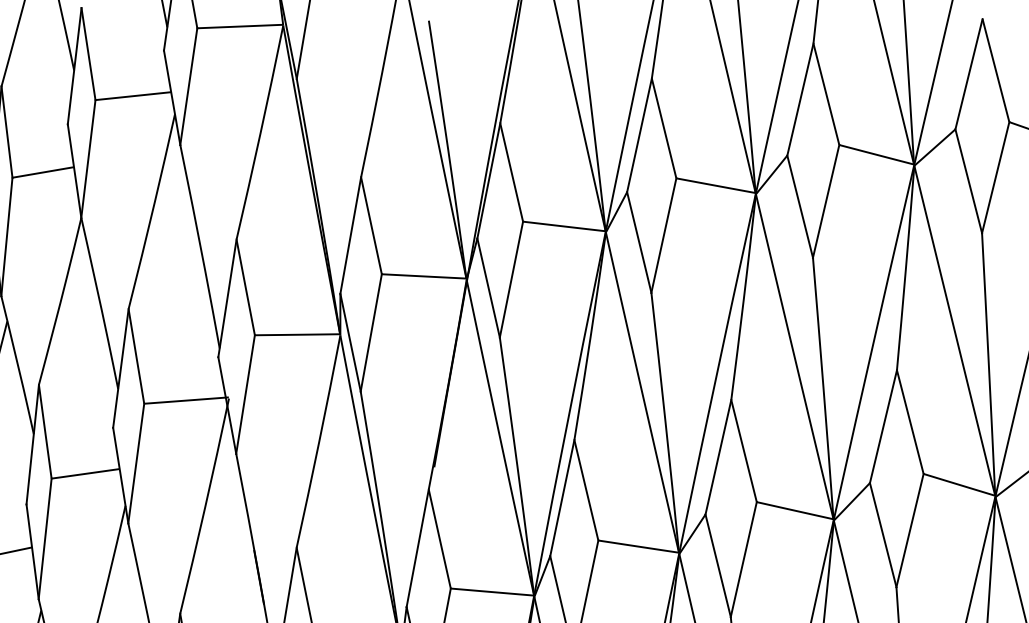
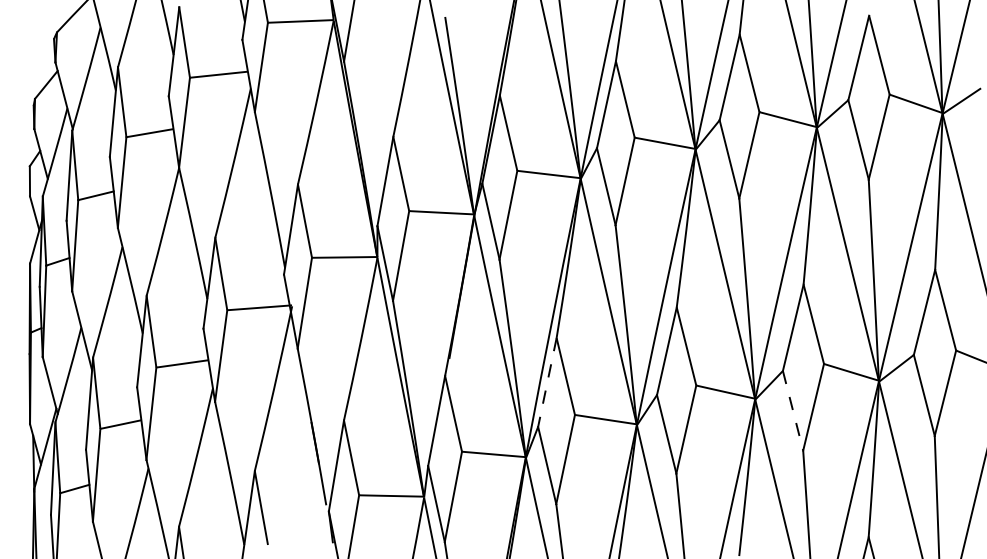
line: (562, 498) -> (547, 382), solid -> dashed
line: (883, 536) -> (793, 411), solid -> dashed

